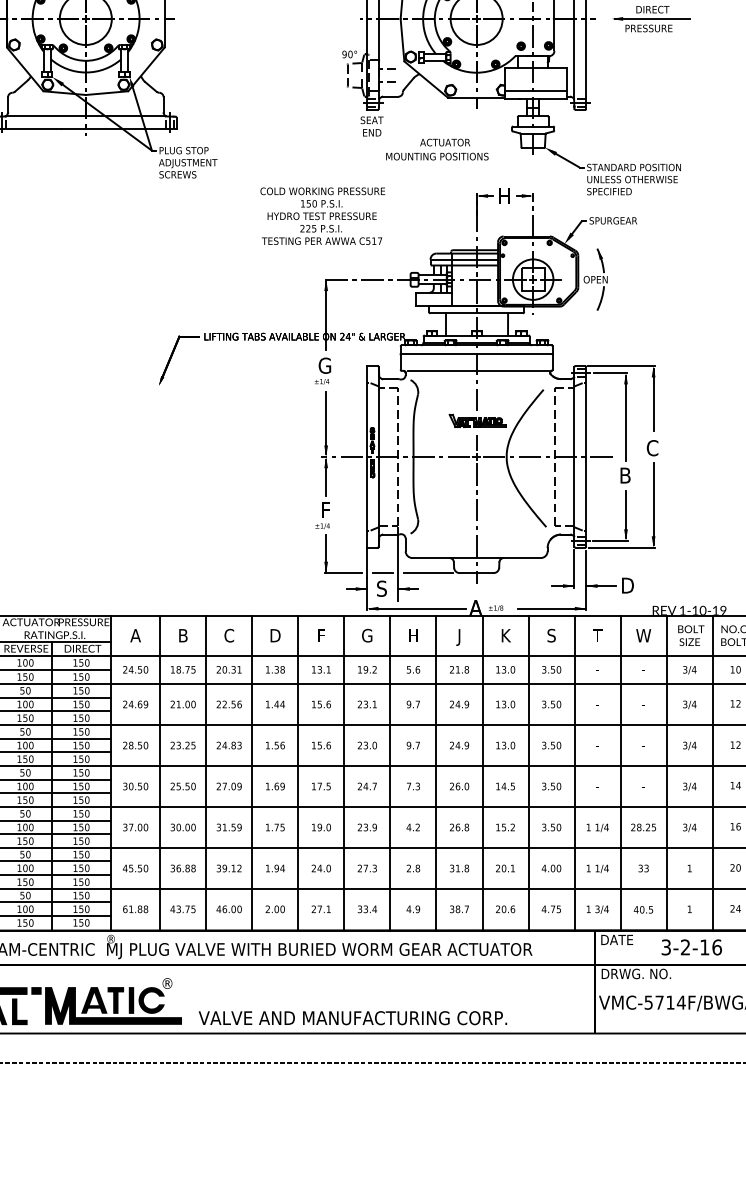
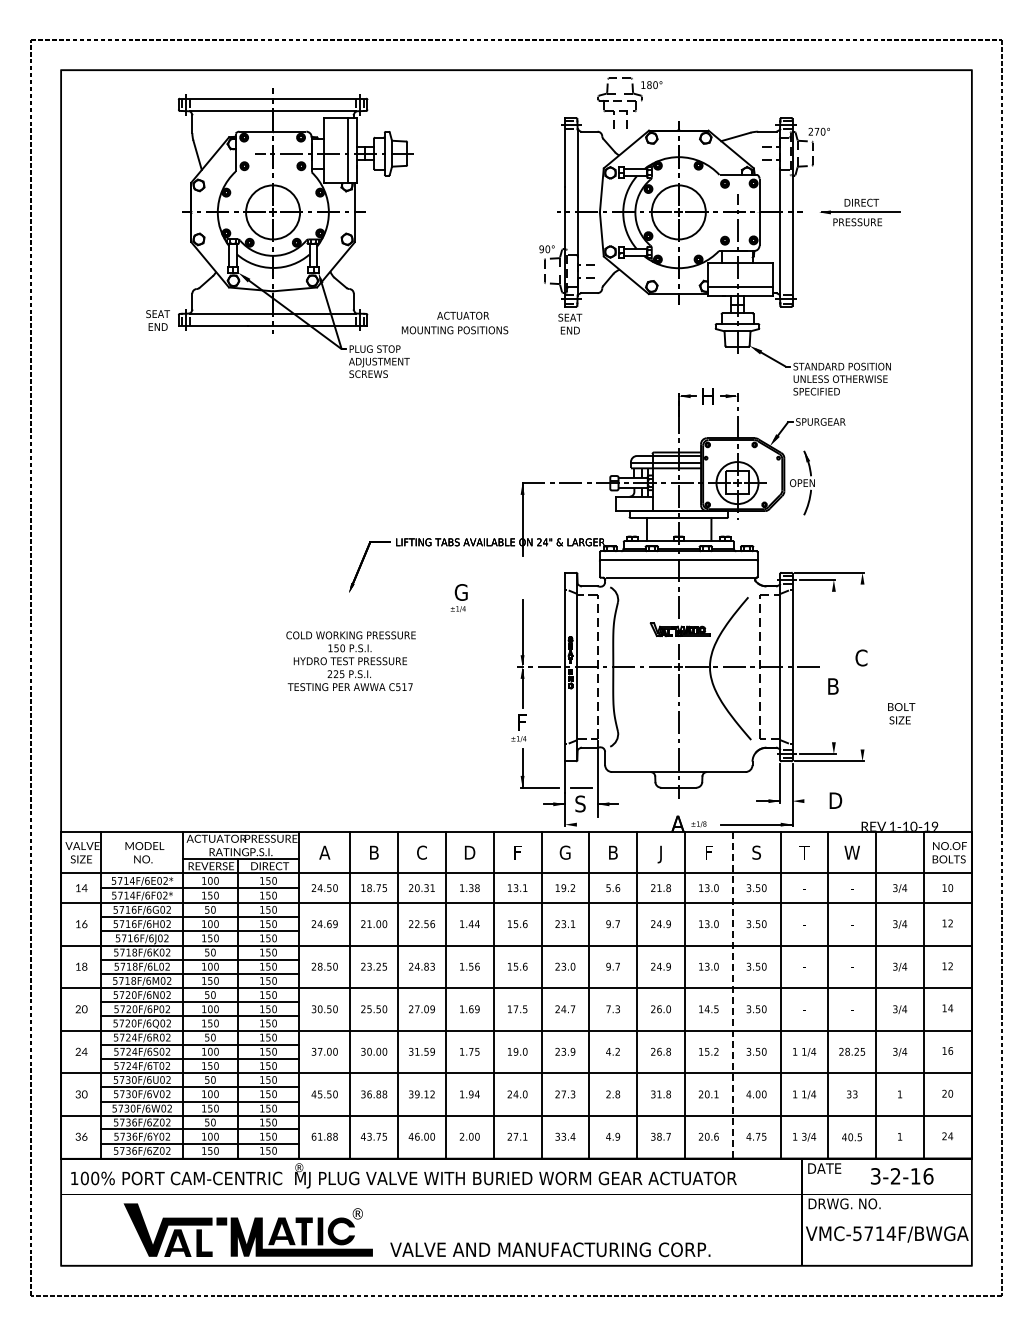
text: (436, 149) -> (454, 322), moved
text: (322, 216) -> (350, 661), moved
text: (322, 370) -> (458, 597), moved
line: (653, 399) -> (862, 607), removed
line: (625, 417) -> (833, 626), removed
line: (653, 503) -> (862, 715), removed
line: (625, 514) -> (833, 726), removed
line: (428, 572) -> (628, 787), removed
line: (600, 586) -> (807, 801), removed
line: (417, 608) -> (617, 824), removed
text: (412, 635) -> (612, 852), H -> B
text: (506, 635) -> (709, 852), K -> F
text: (691, 635) -> (901, 713), moved
line: (528, 773) -> (732, 995), solid -> dashed

